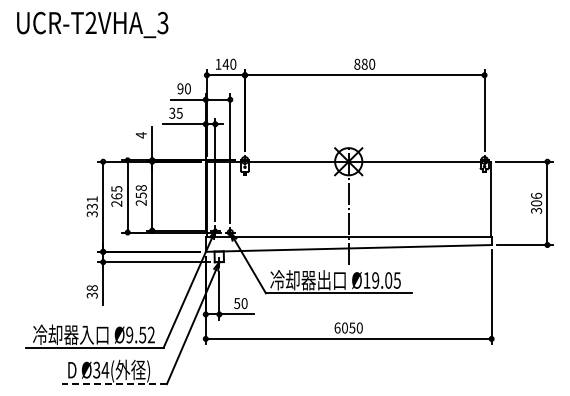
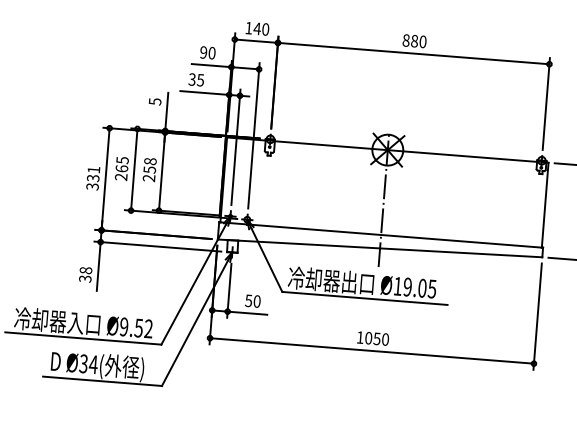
text: (140, 135) -> (154, 101), 4 -> 5
text: (337, 327) -> (360, 336), 6050 -> 1050
line: (113, 384) -> (101, 381), dashed -> solid

